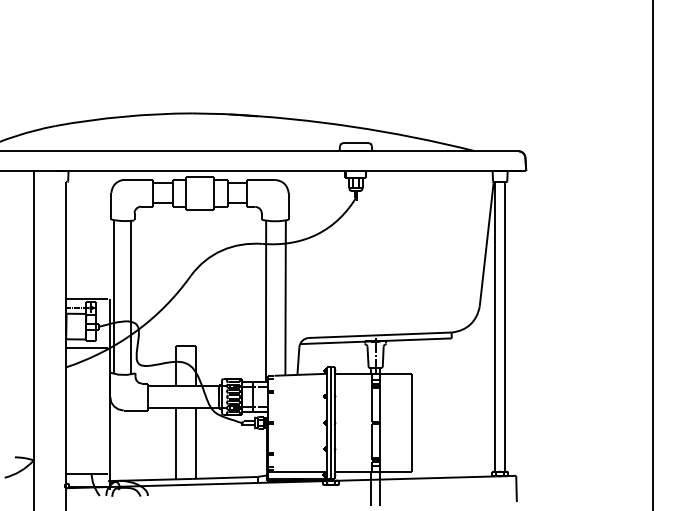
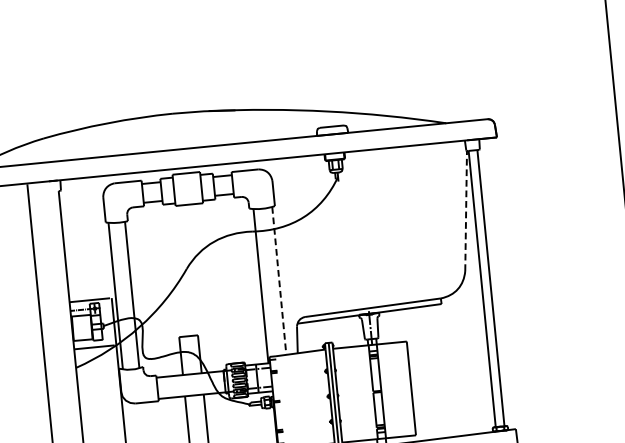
line: (486, 244) -> (465, 211), solid -> dashed
line: (285, 298) -> (279, 281), solid -> dashed

